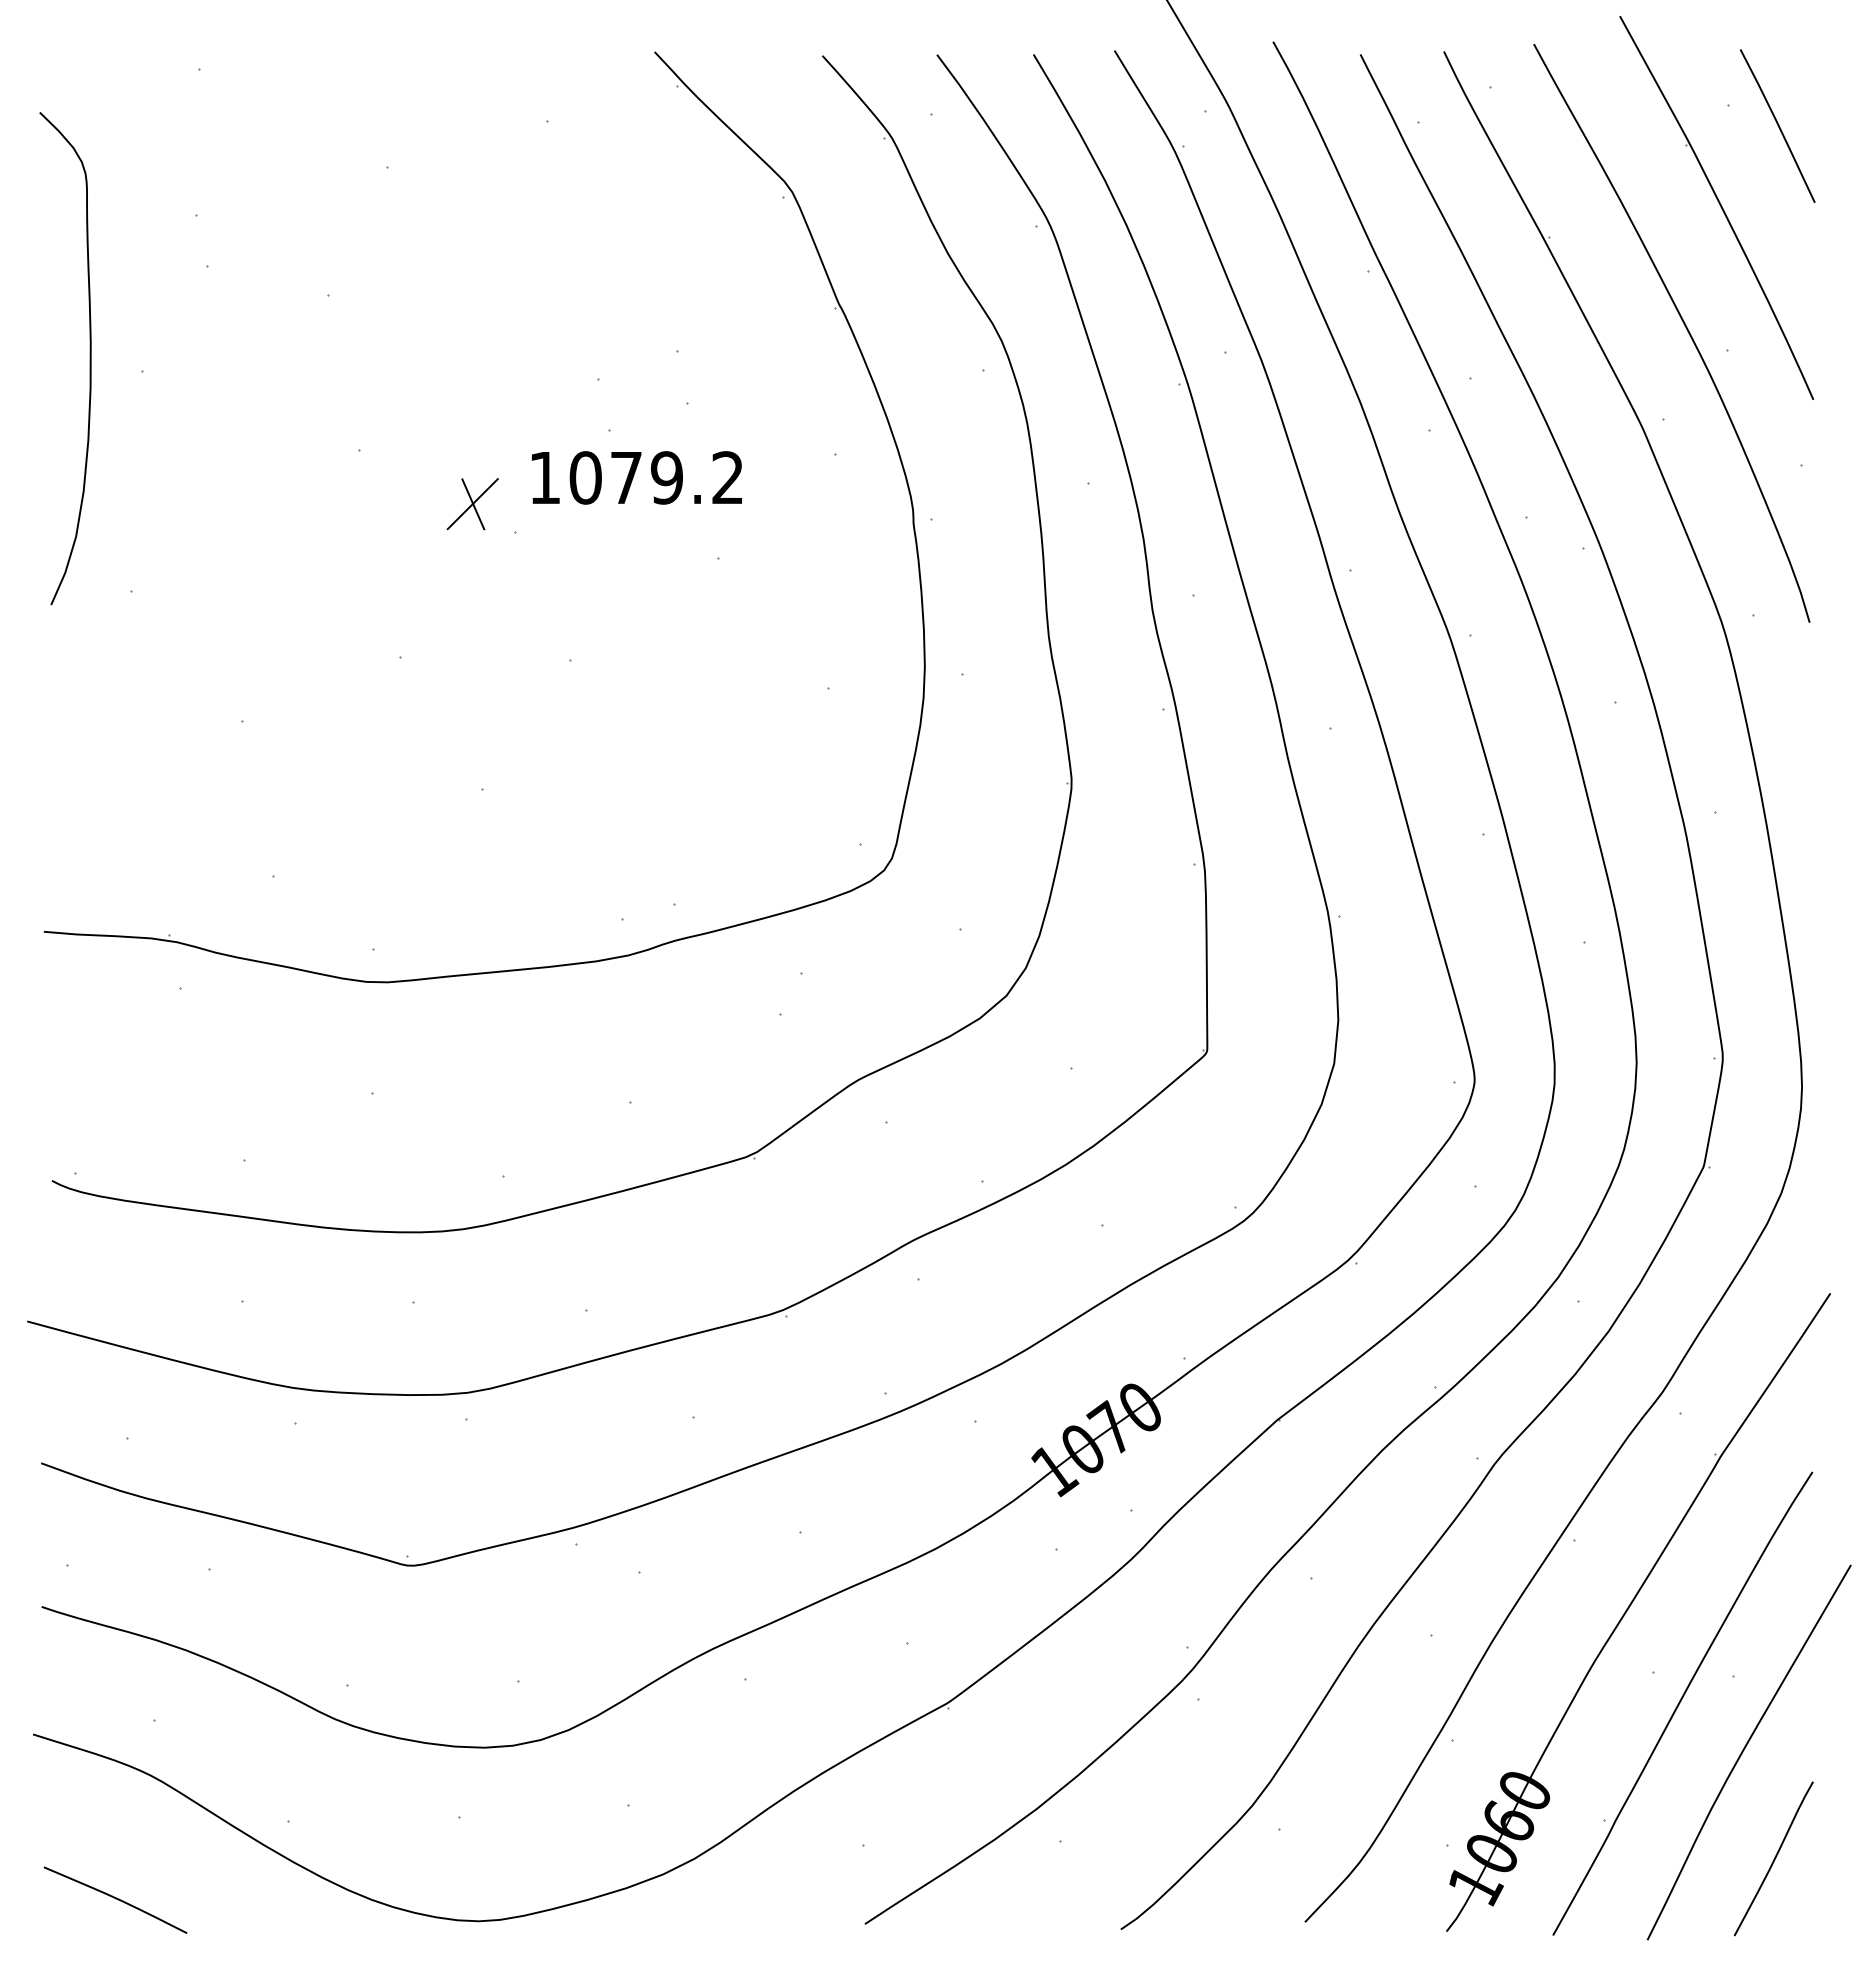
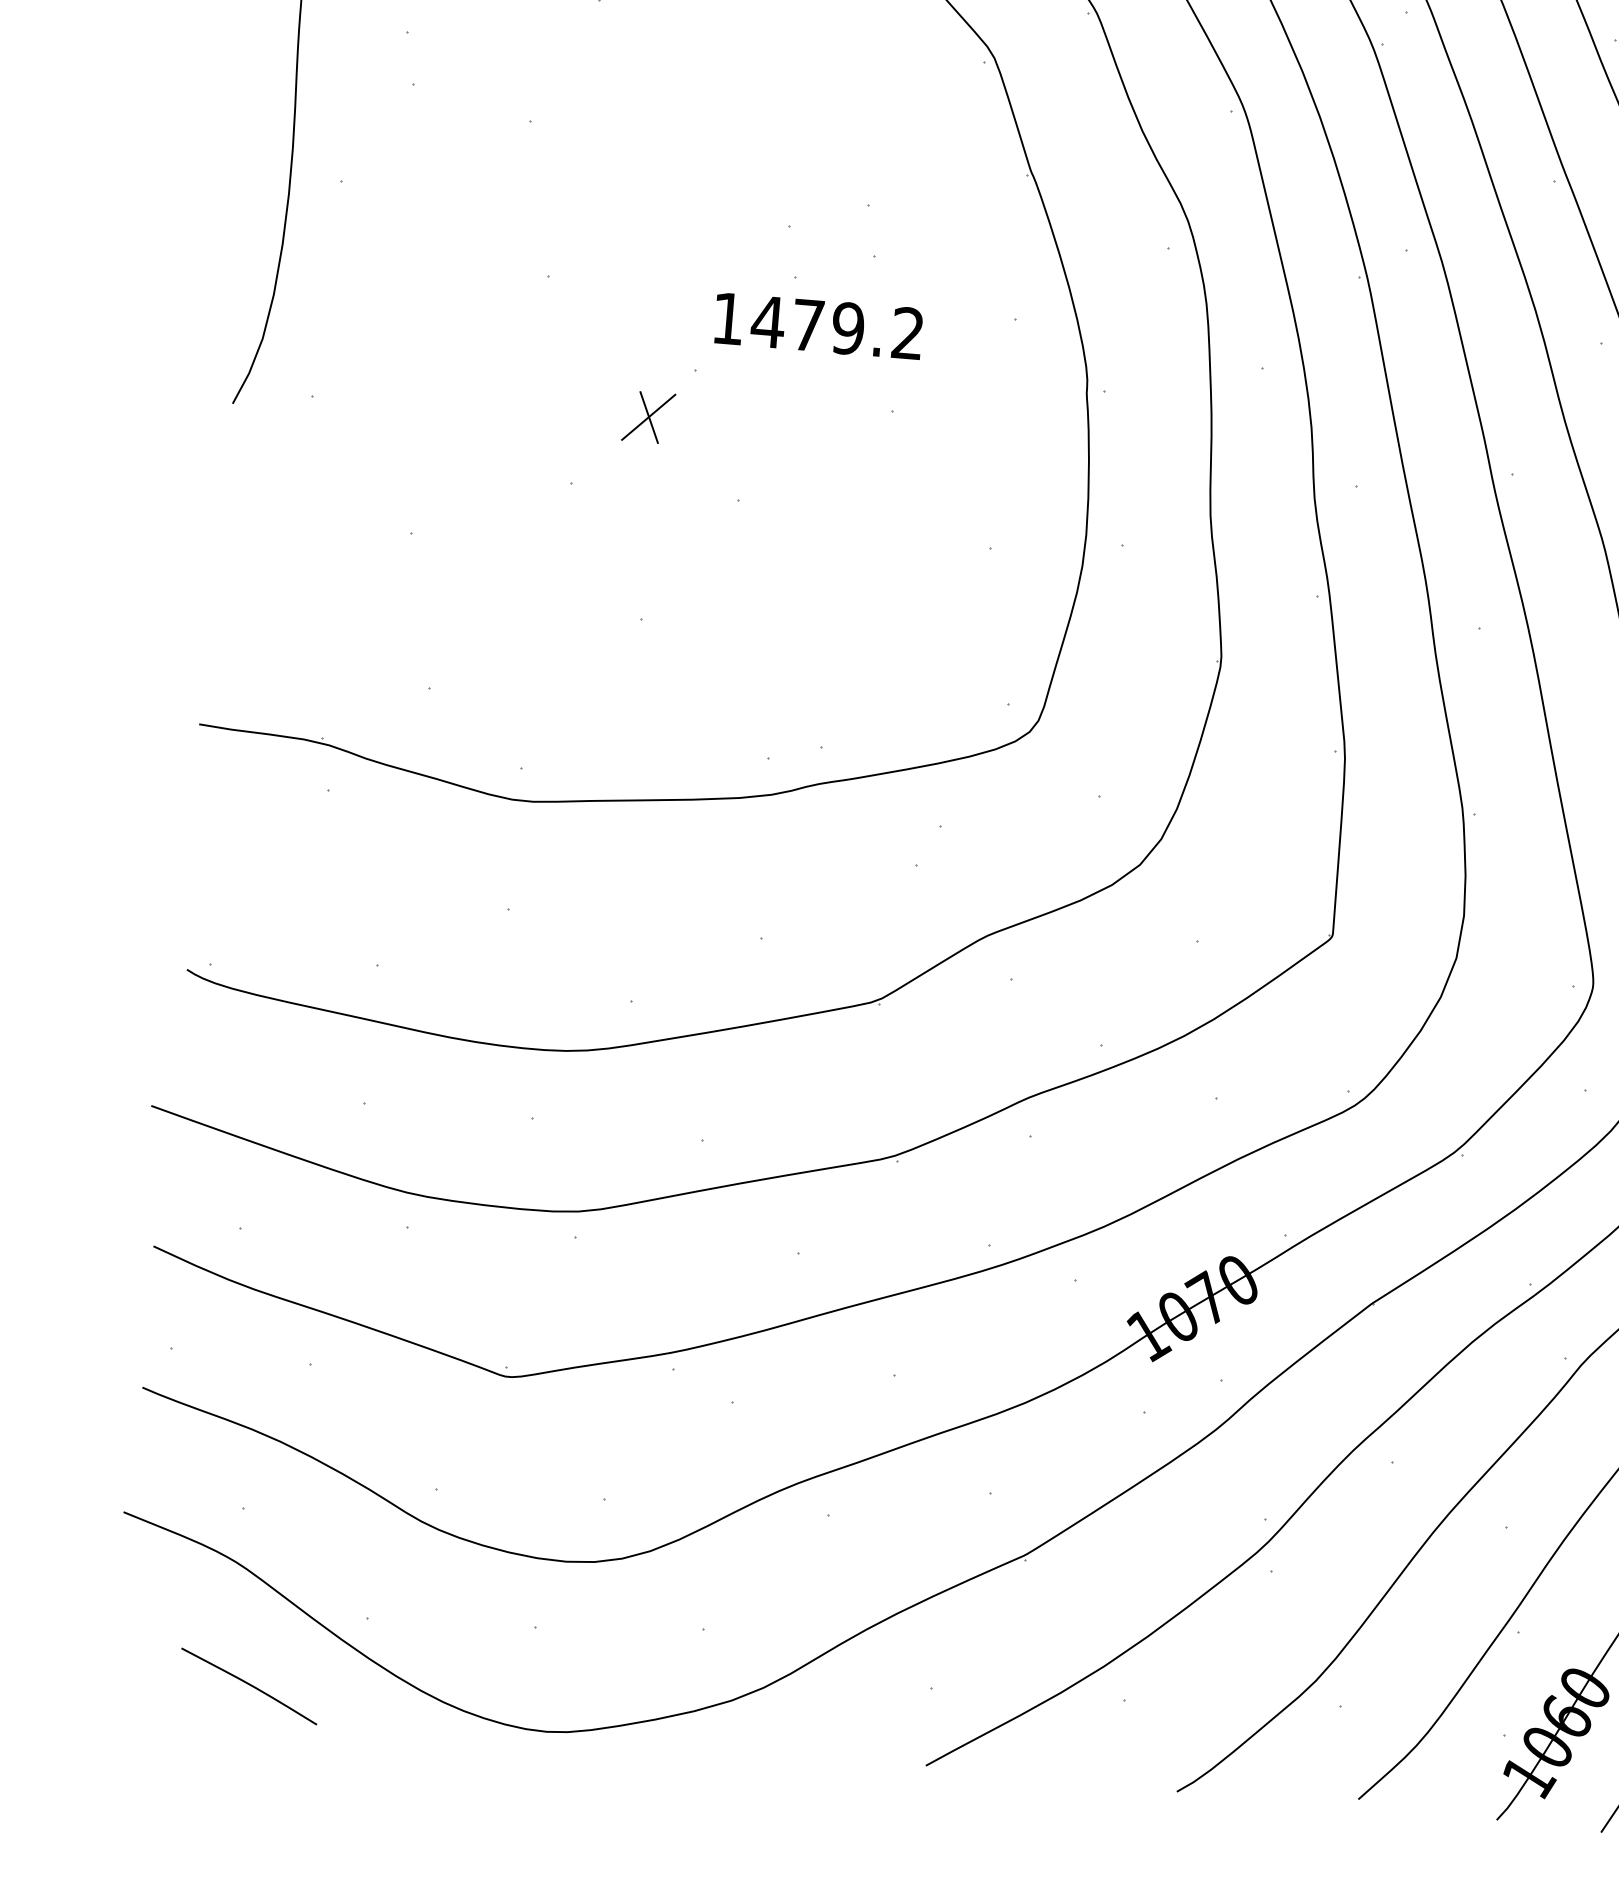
text: (585, 477) -> (768, 321), 1079.2 -> 1479.2
part: (472, 504) -> (648, 417), moved
curve: (115, 1899) -> (249, 1685), moved

